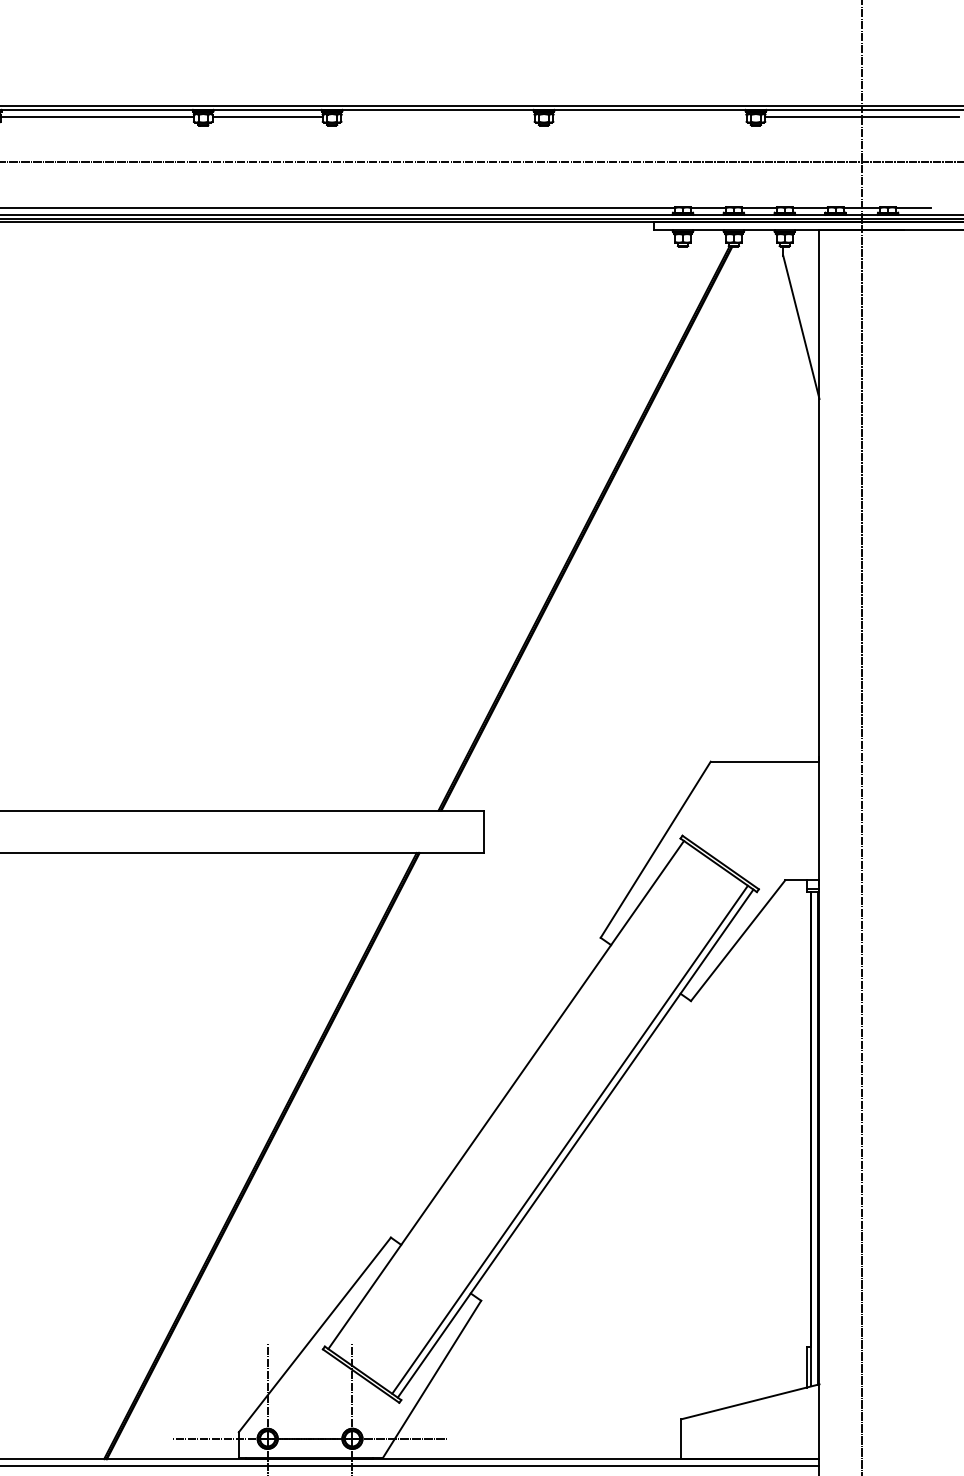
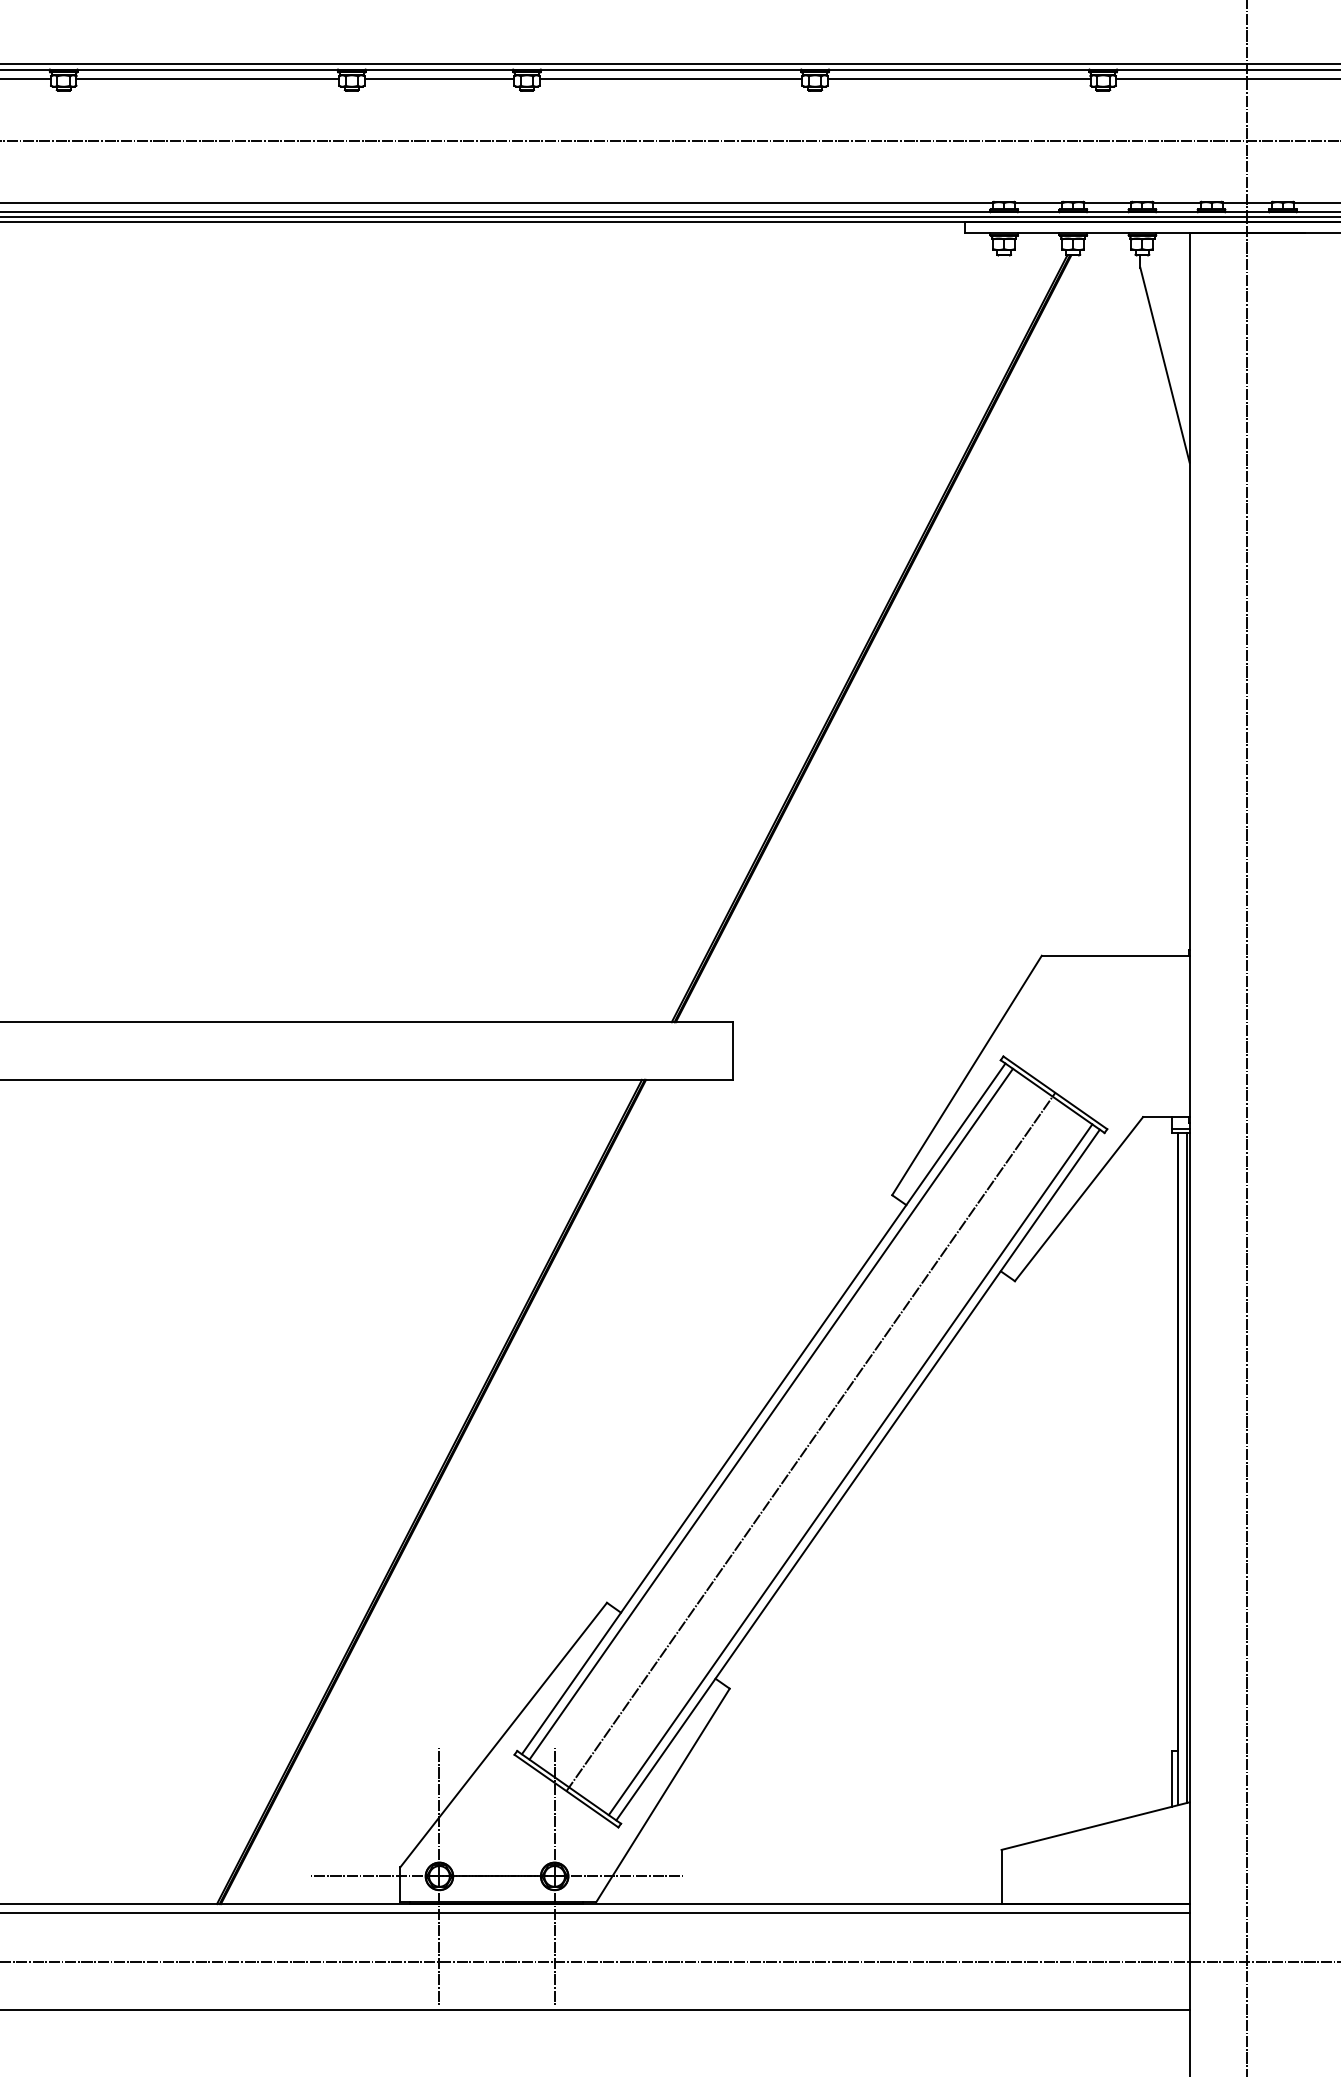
line: (437, 116) -> (670, 78), added
line: (649, 116) -> (958, 78), added
line: (511, 1098) -> (770, 1413), added
line: (540, 1118) -> (810, 1441), added

